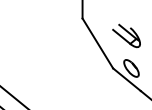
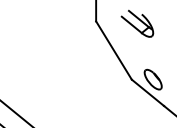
part: (126, 35) -> (137, 23), moved

